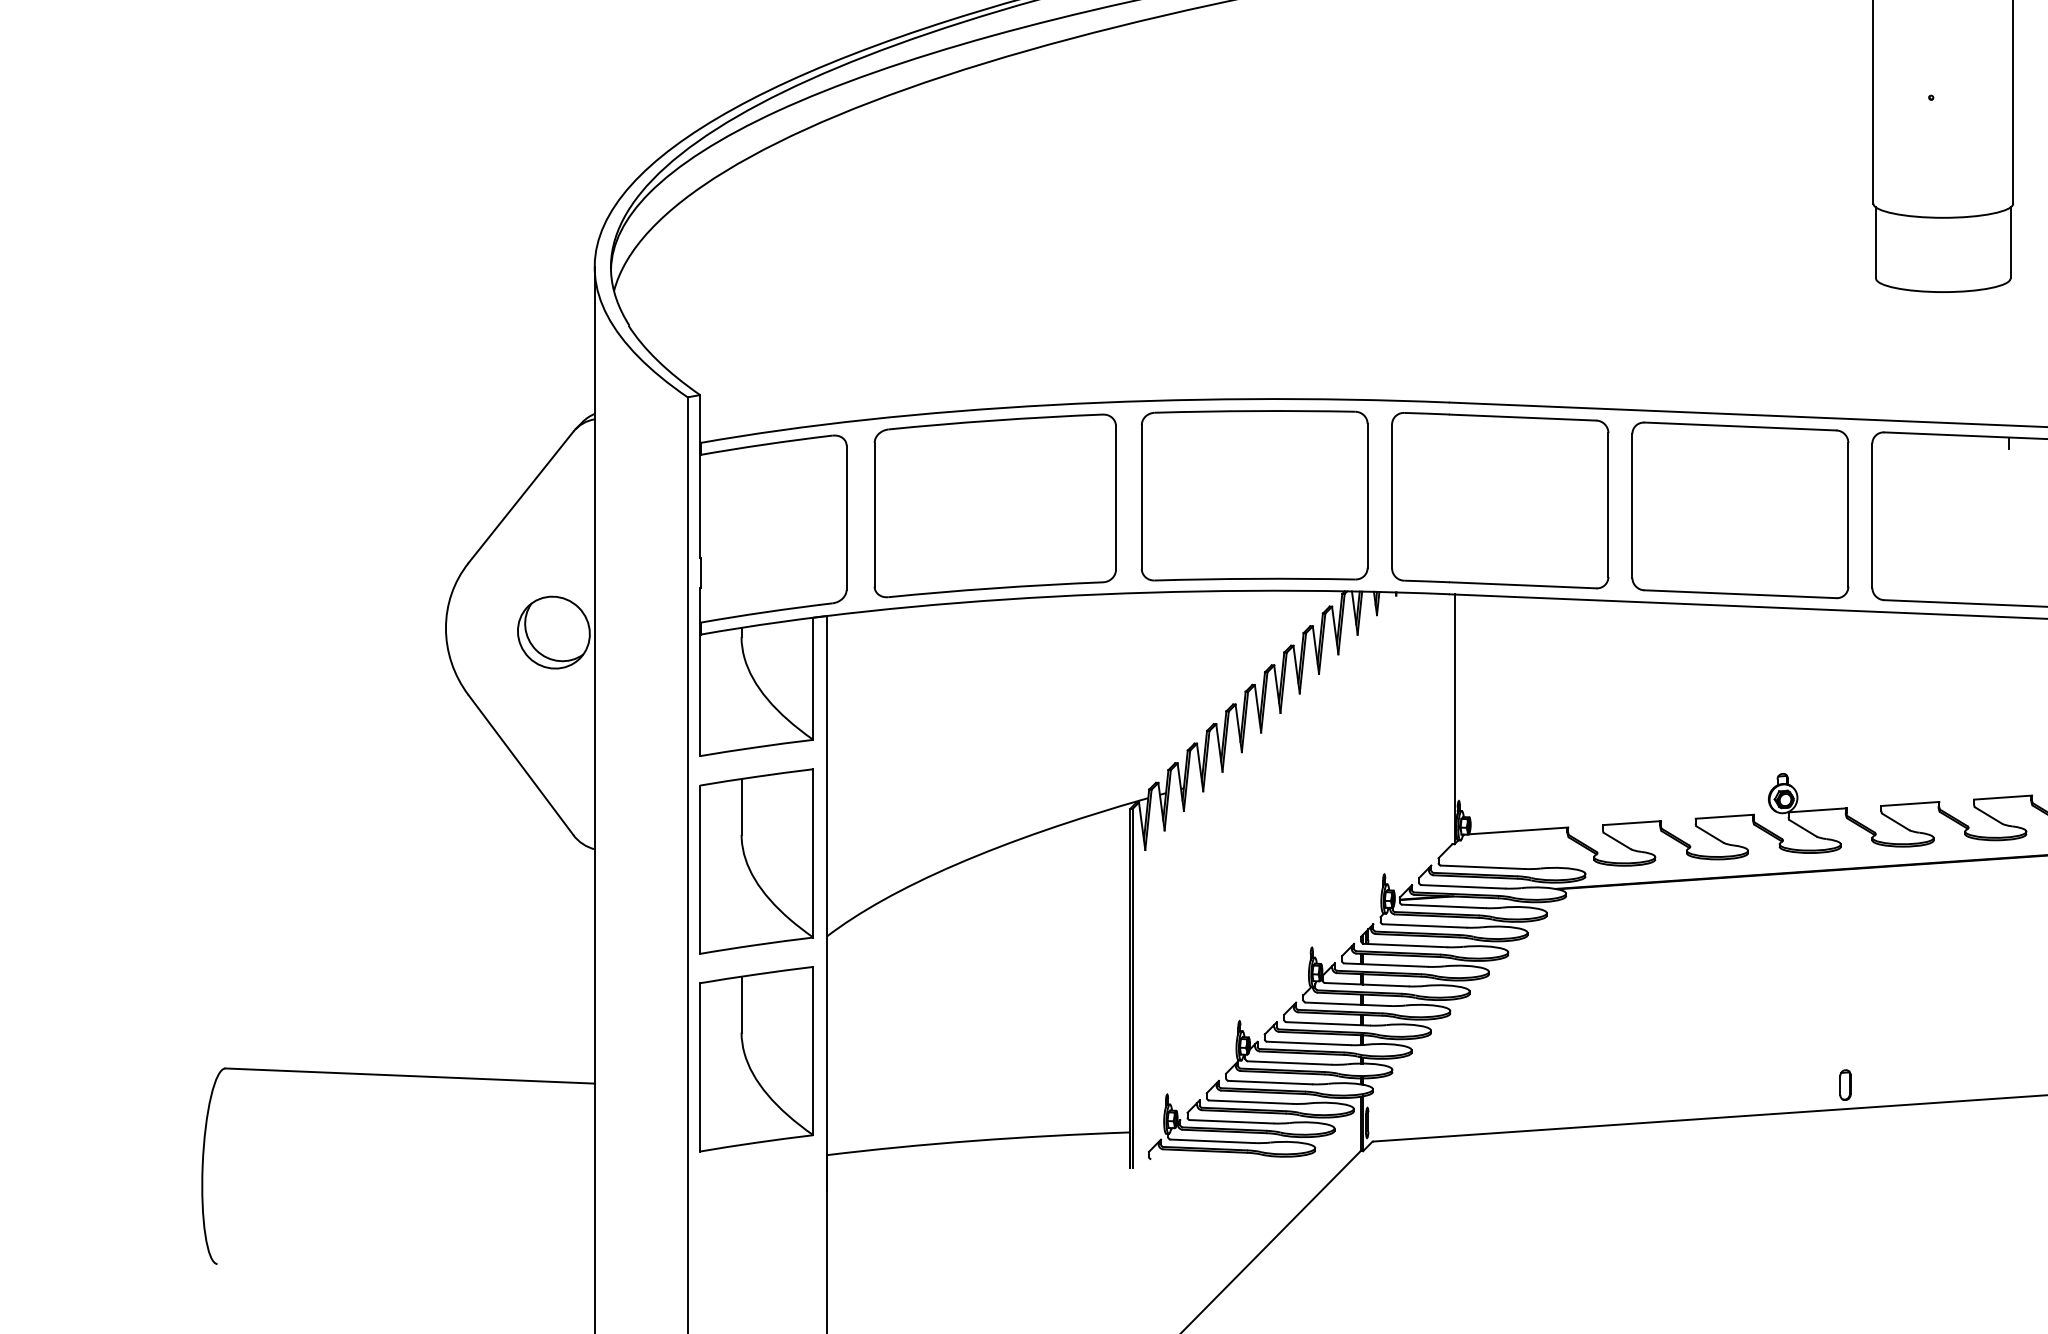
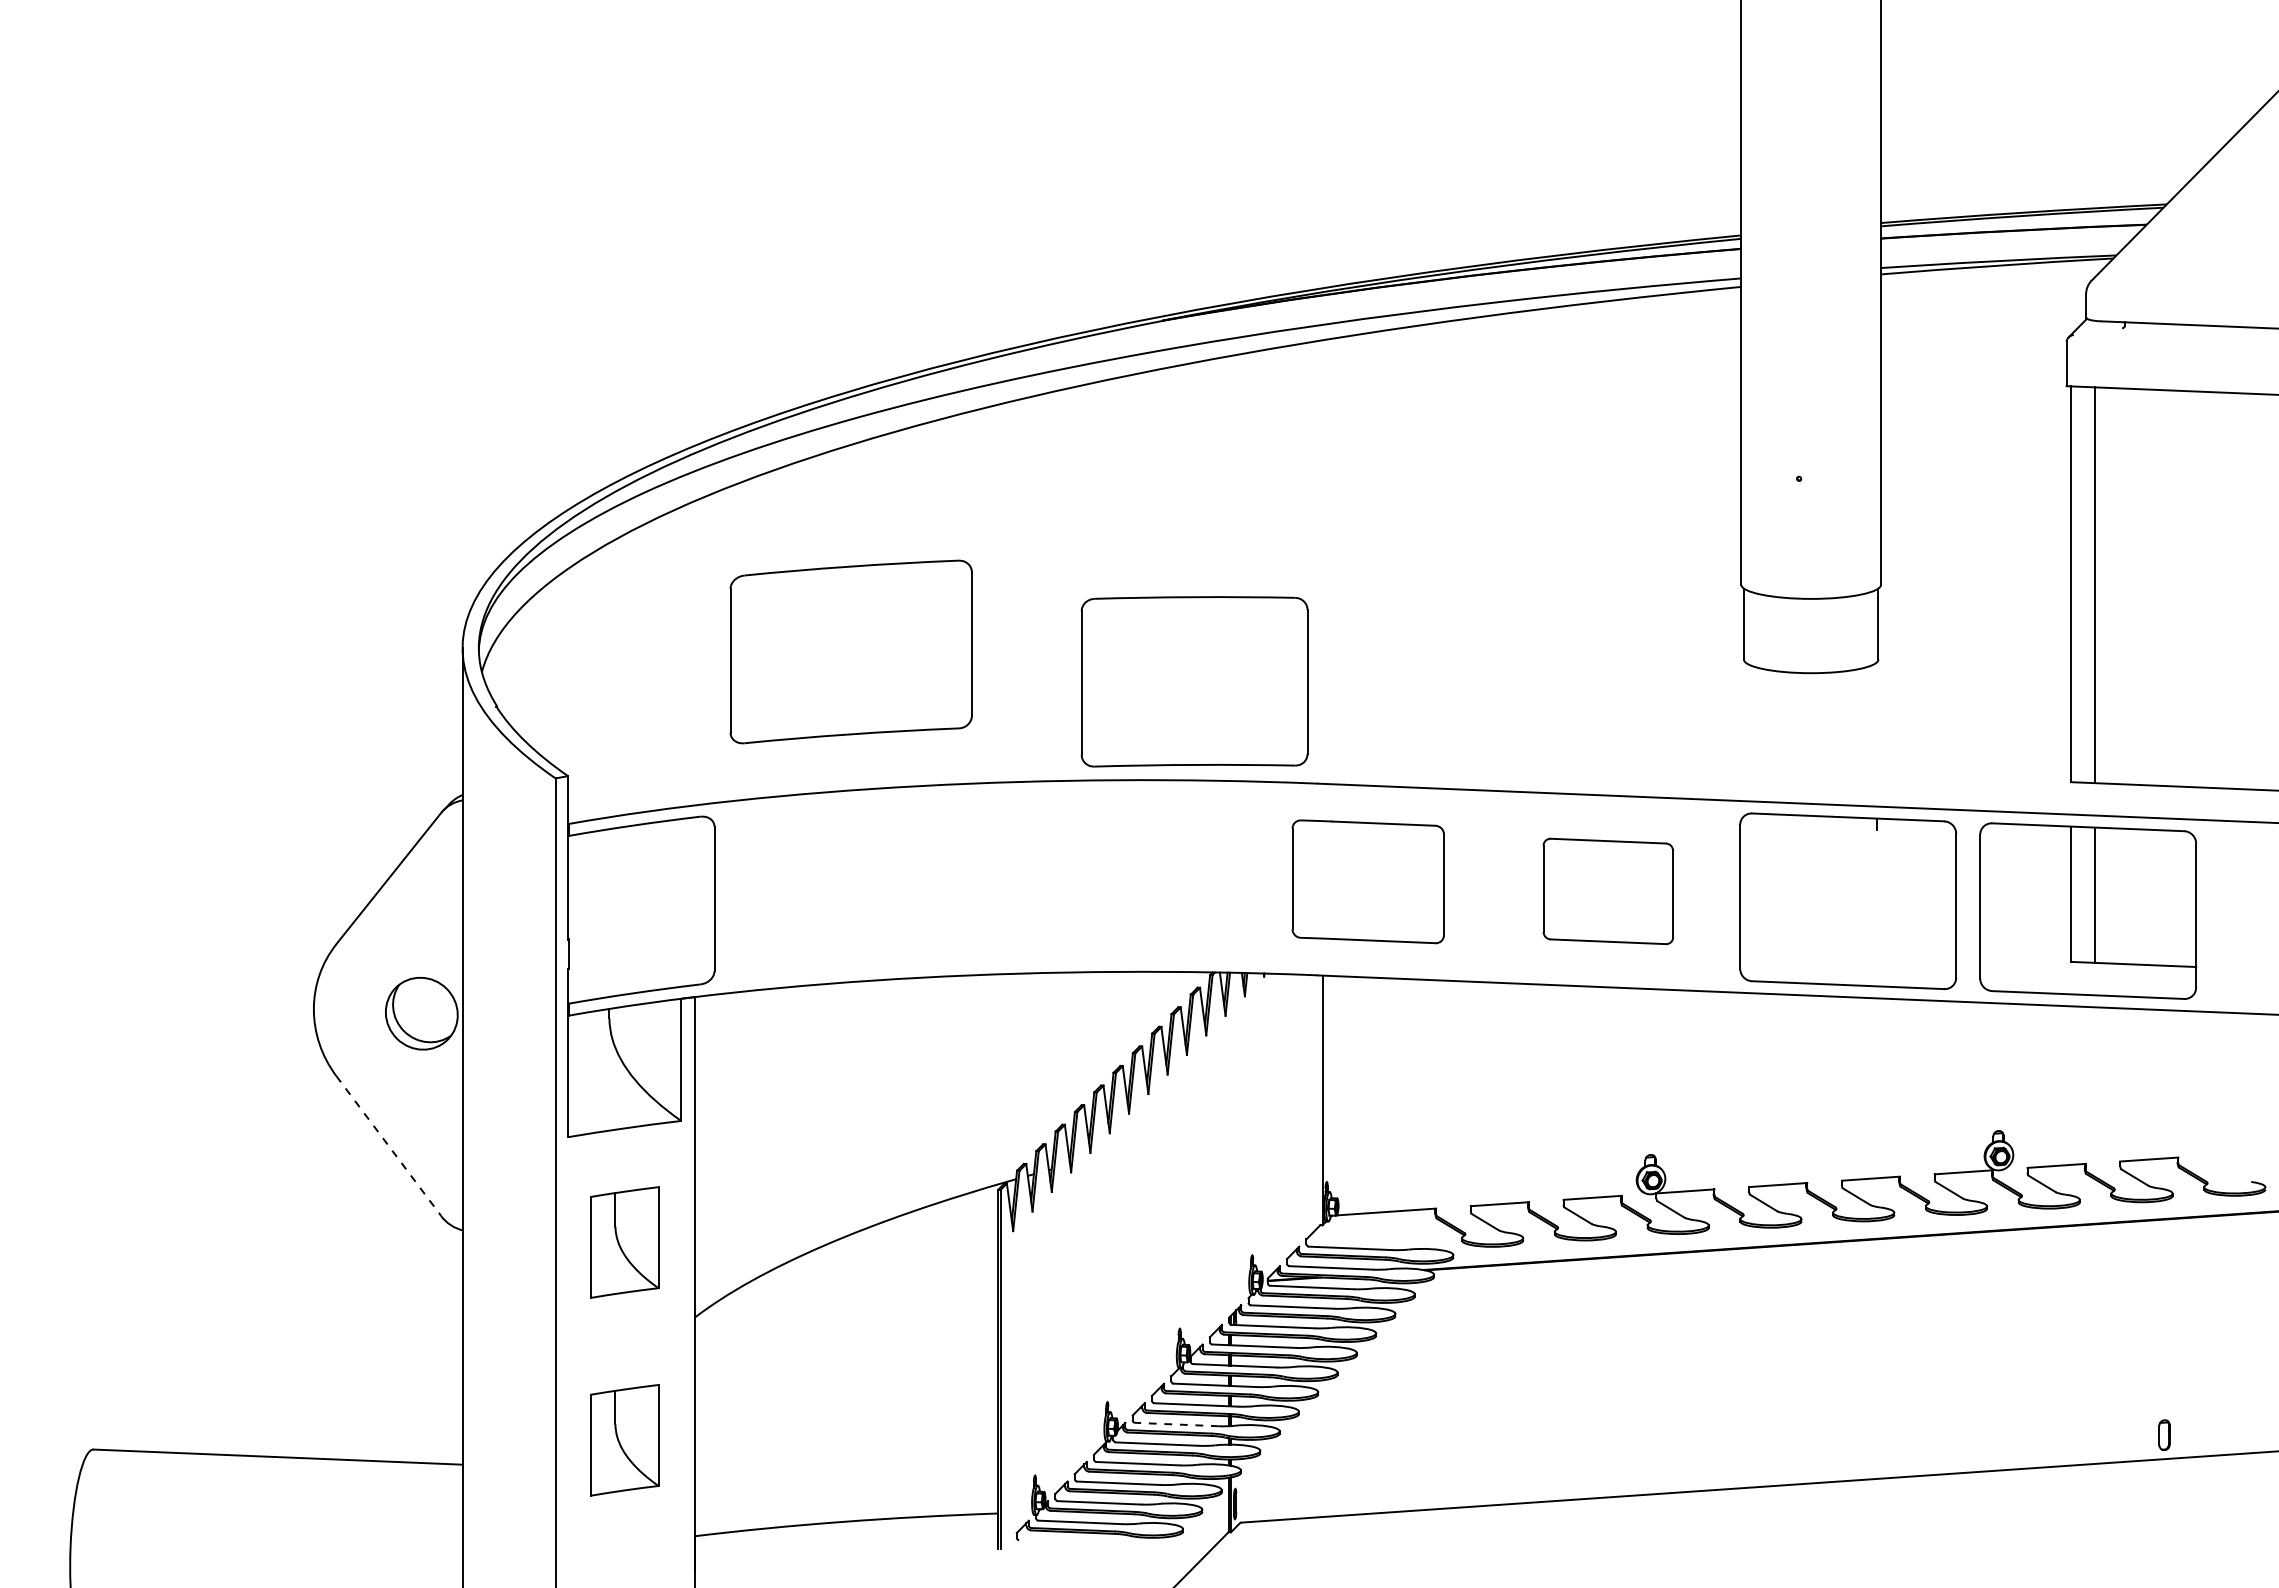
part: (1254, 495) -> (1194, 681), moved
part: (1500, 500) -> (1368, 881), size x0.7
part: (994, 505) -> (850, 651), moved
part: (1740, 510) -> (1608, 891), size x0.6
line: (520, 765) -> (388, 1146), solid -> dashed
part: (756, 861) -> (624, 1242), size x0.6
line: (1308, 1043) -> (1176, 1424), solid -> dashed
part: (756, 1059) -> (624, 1440), size x0.6
part: (1845, 1084) -> (1713, 1465), removed

